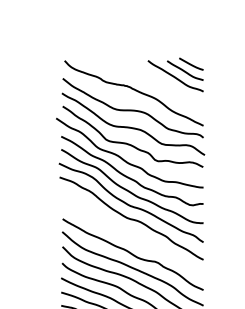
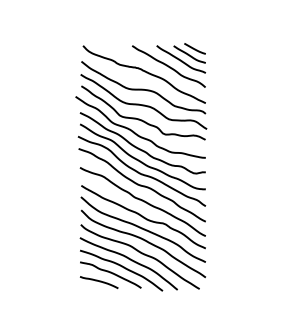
curve: (161, 84) -> (168, 66), added
curve: (131, 236) -> (142, 201), added

